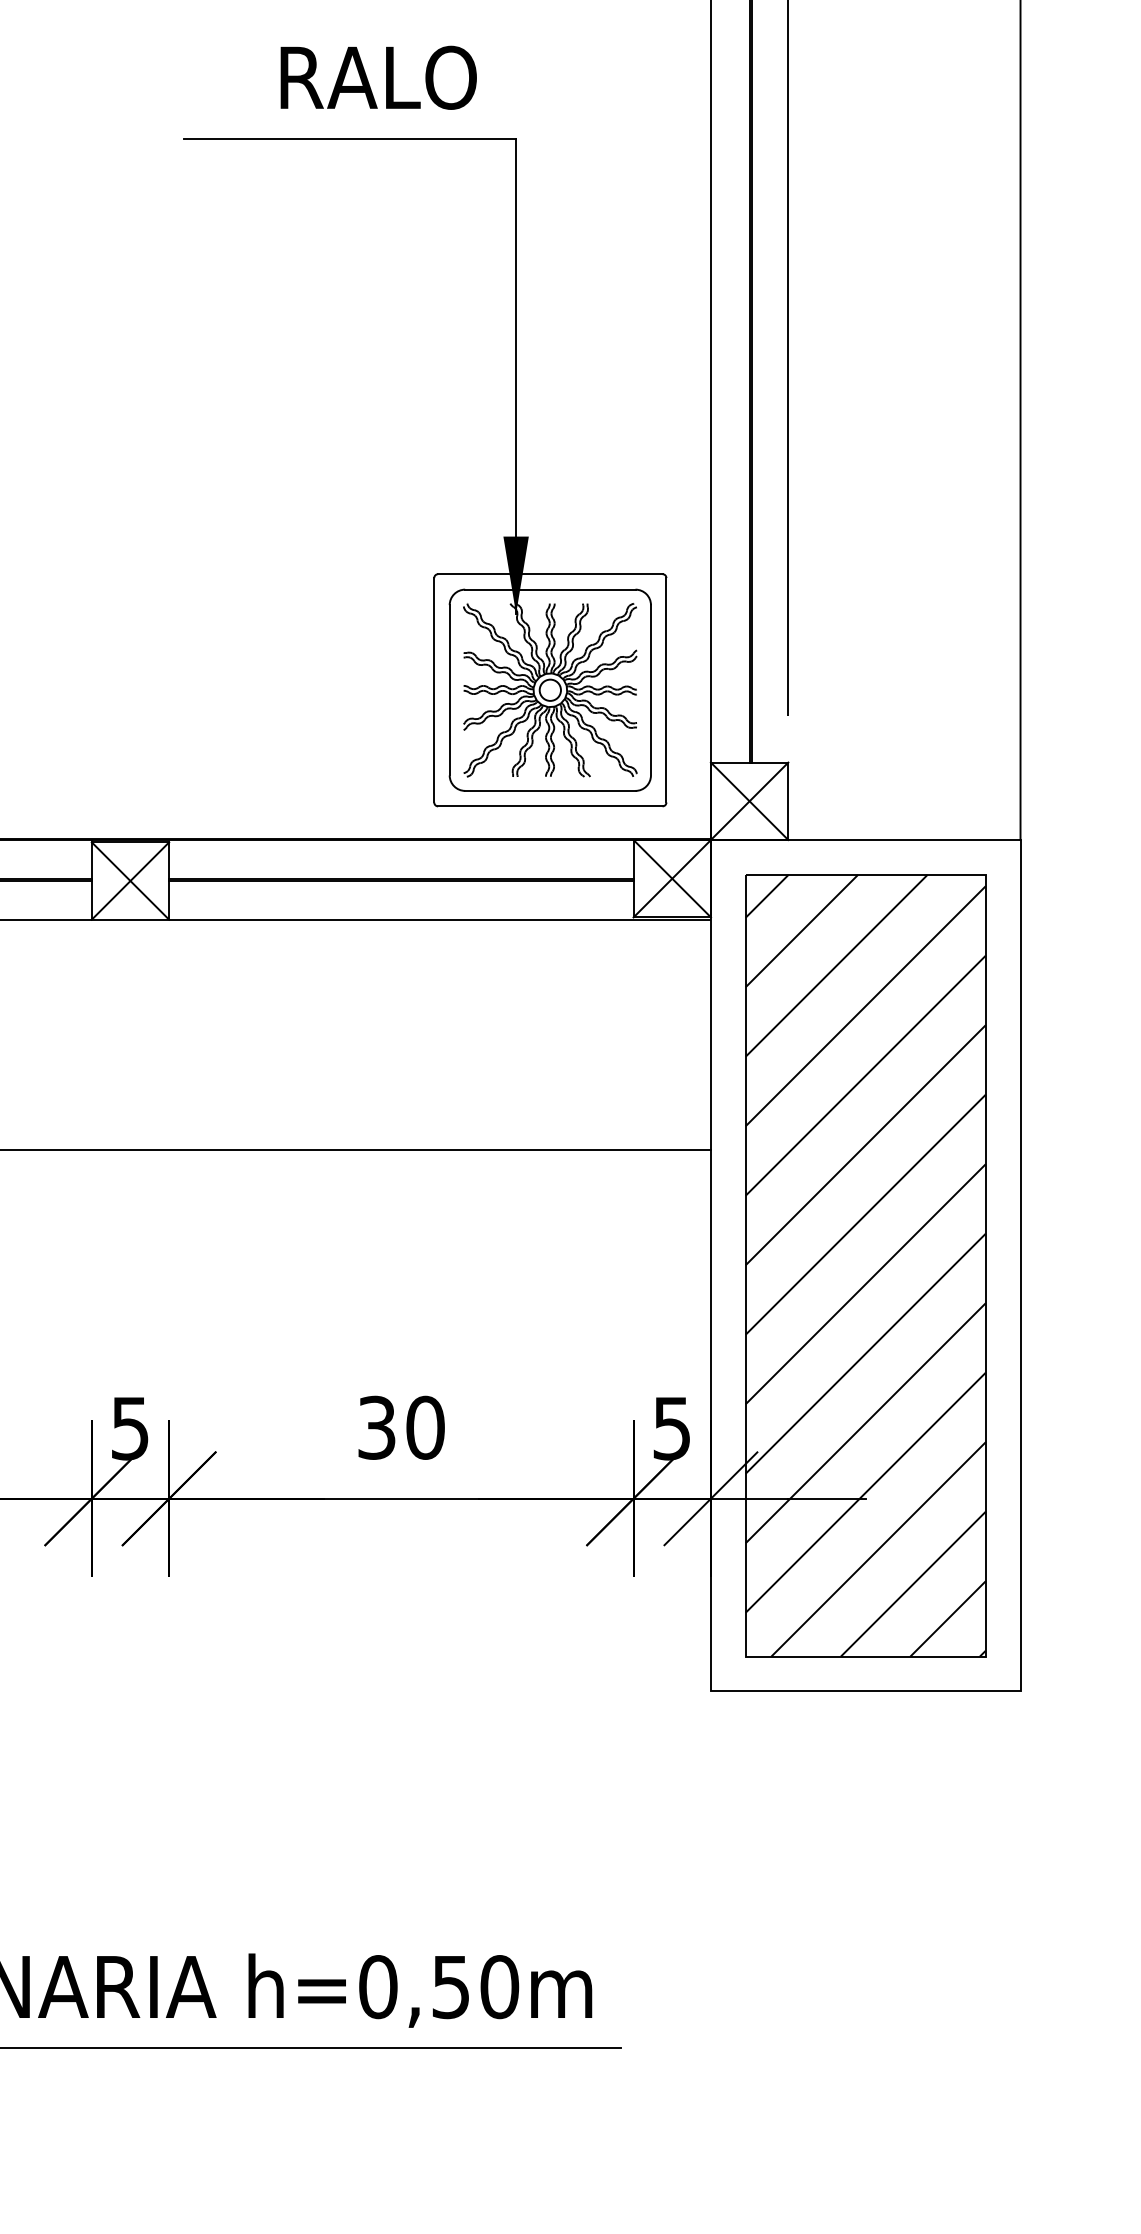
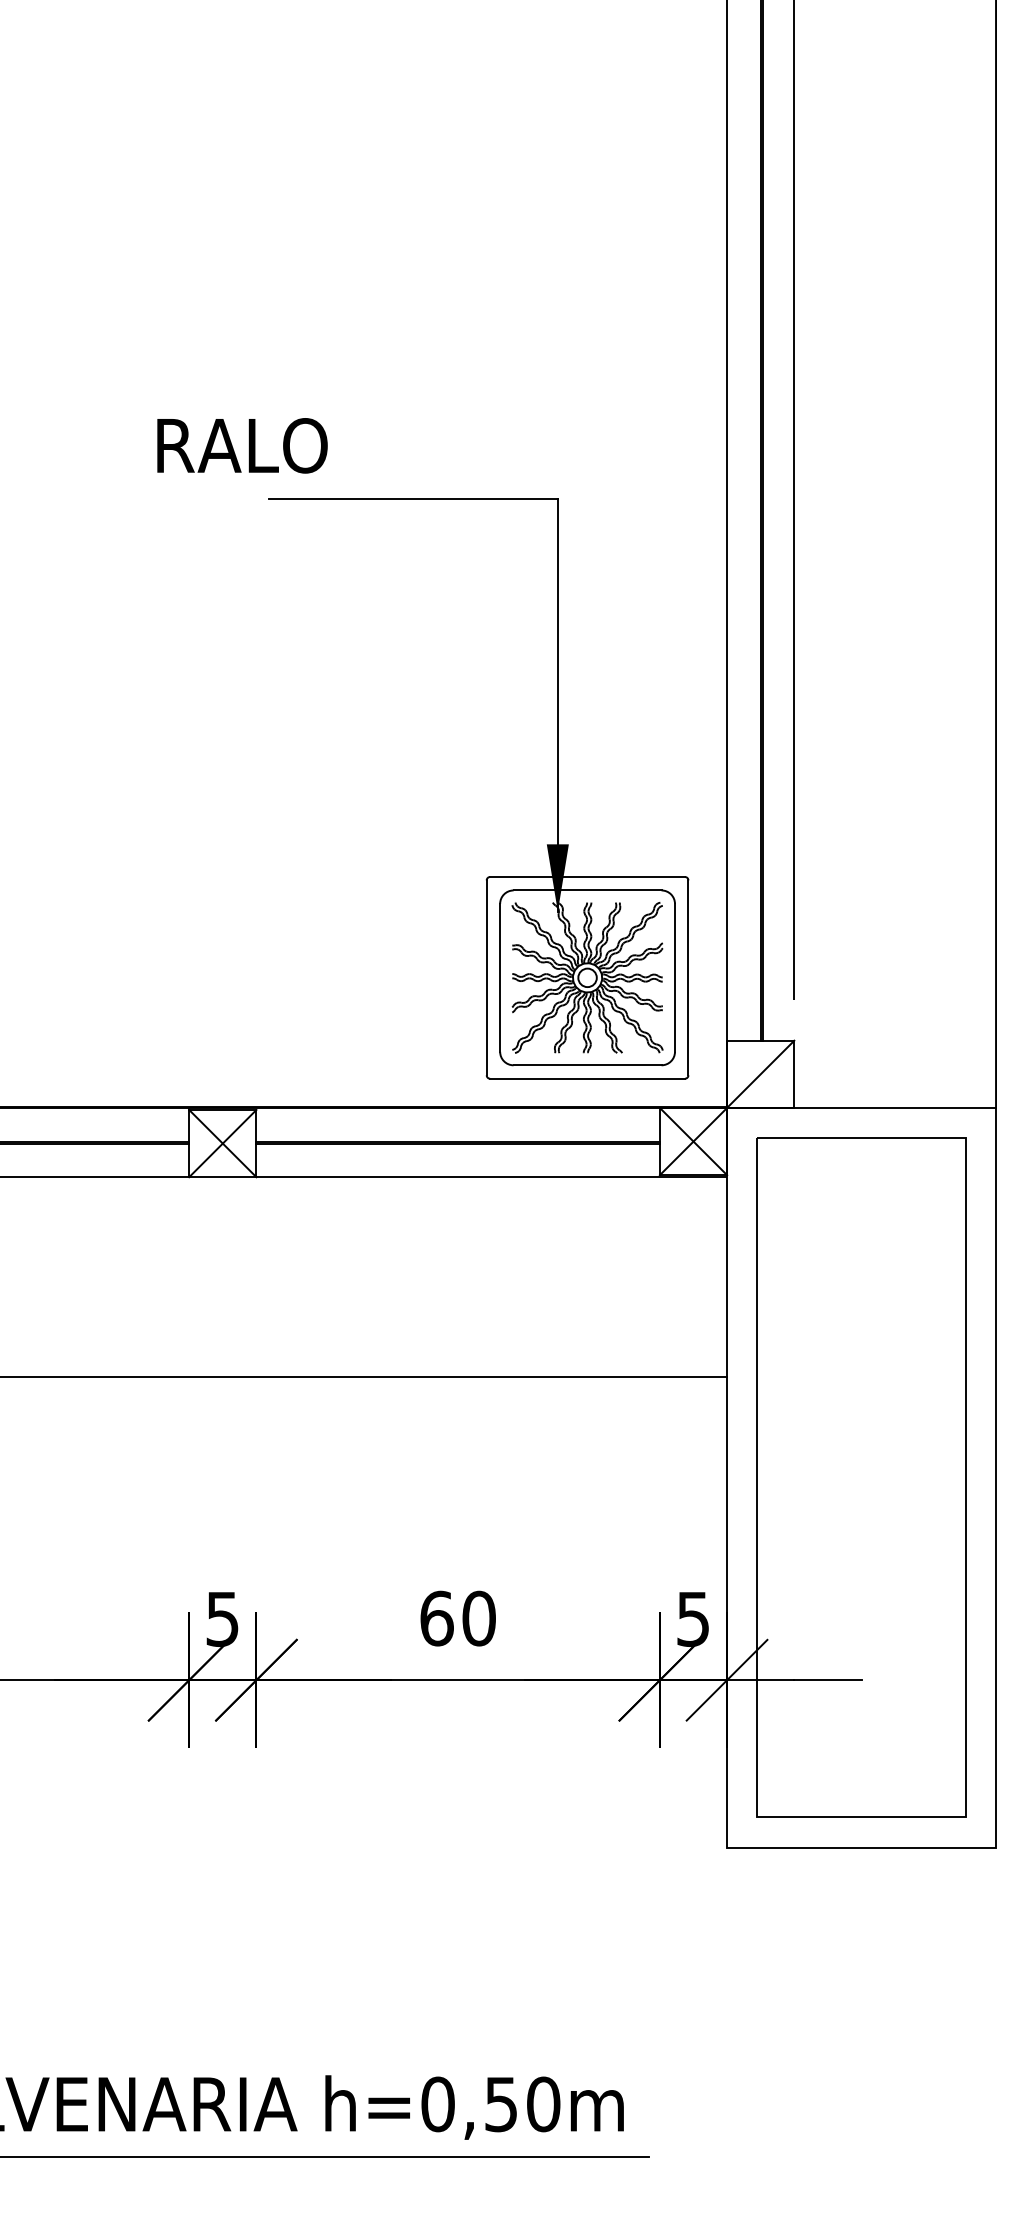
text: (378, 77) -> (242, 445), moved
line: (749, 800) -> (760, 1073), removed
hatch: (865, 1265) -> (861, 1477), removed
text: (376, 1427) -> (436, 1618), 30 -> 60

